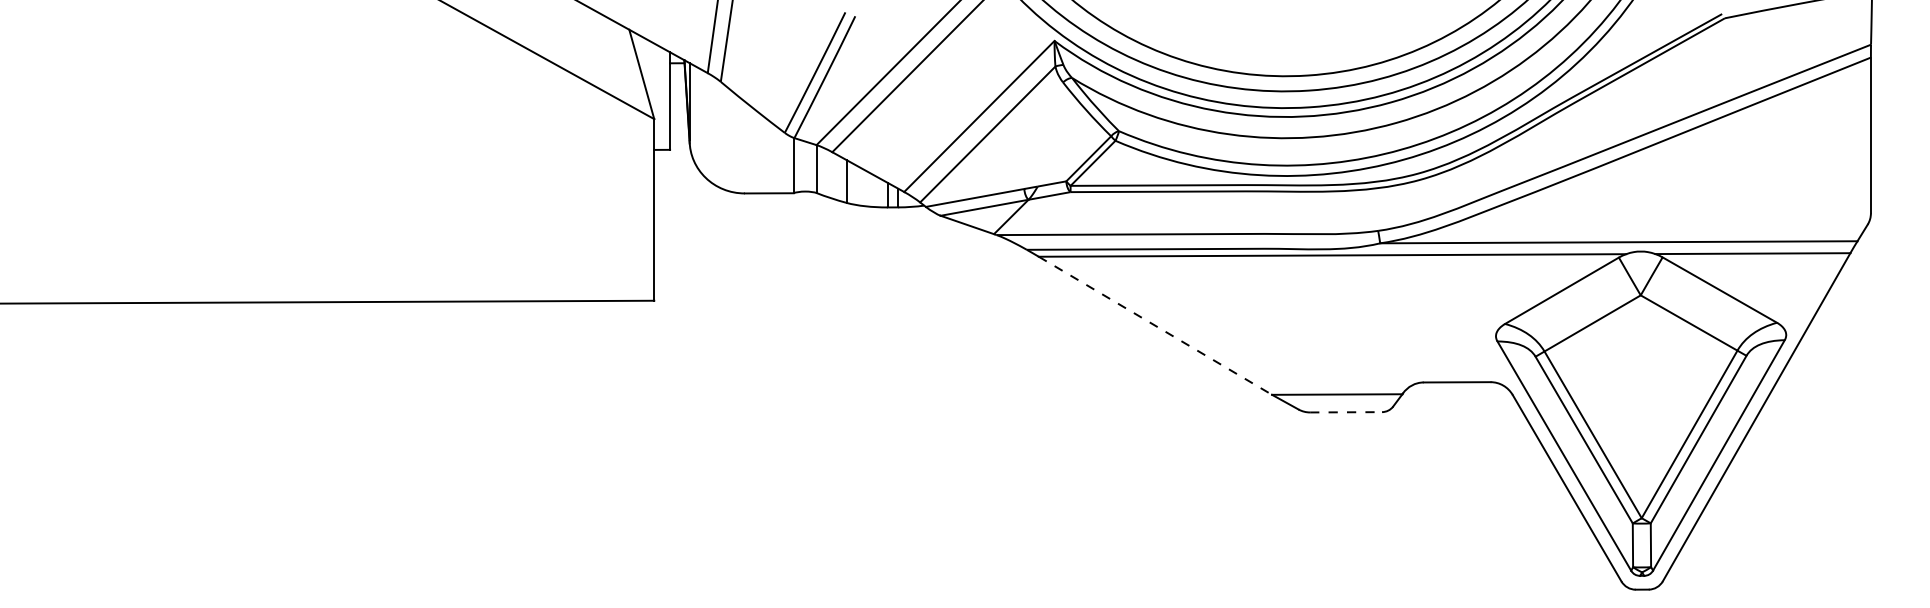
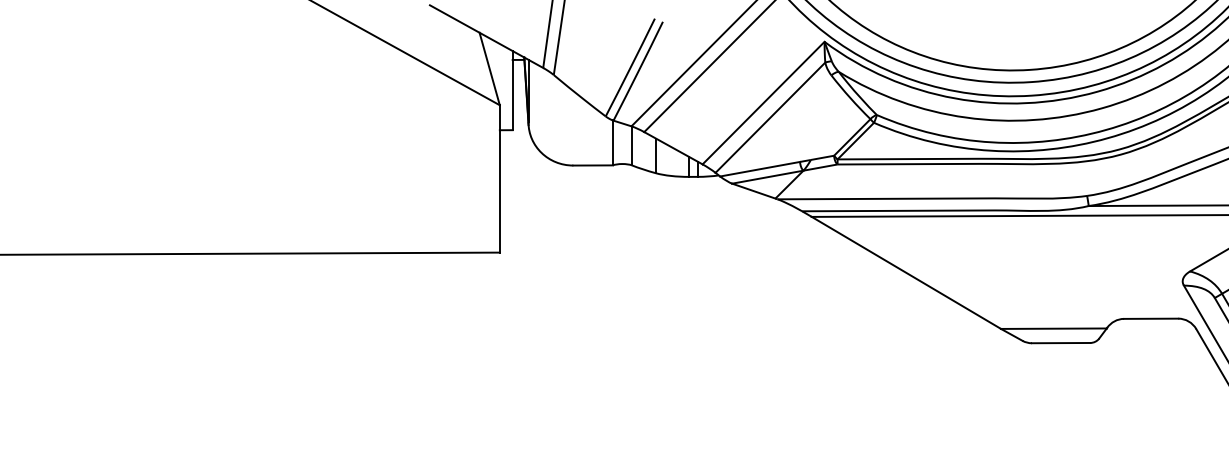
line: (1155, 325) -> (906, 272), dashed -> solid
line: (1346, 412) -> (1061, 343), dashed -> solid

